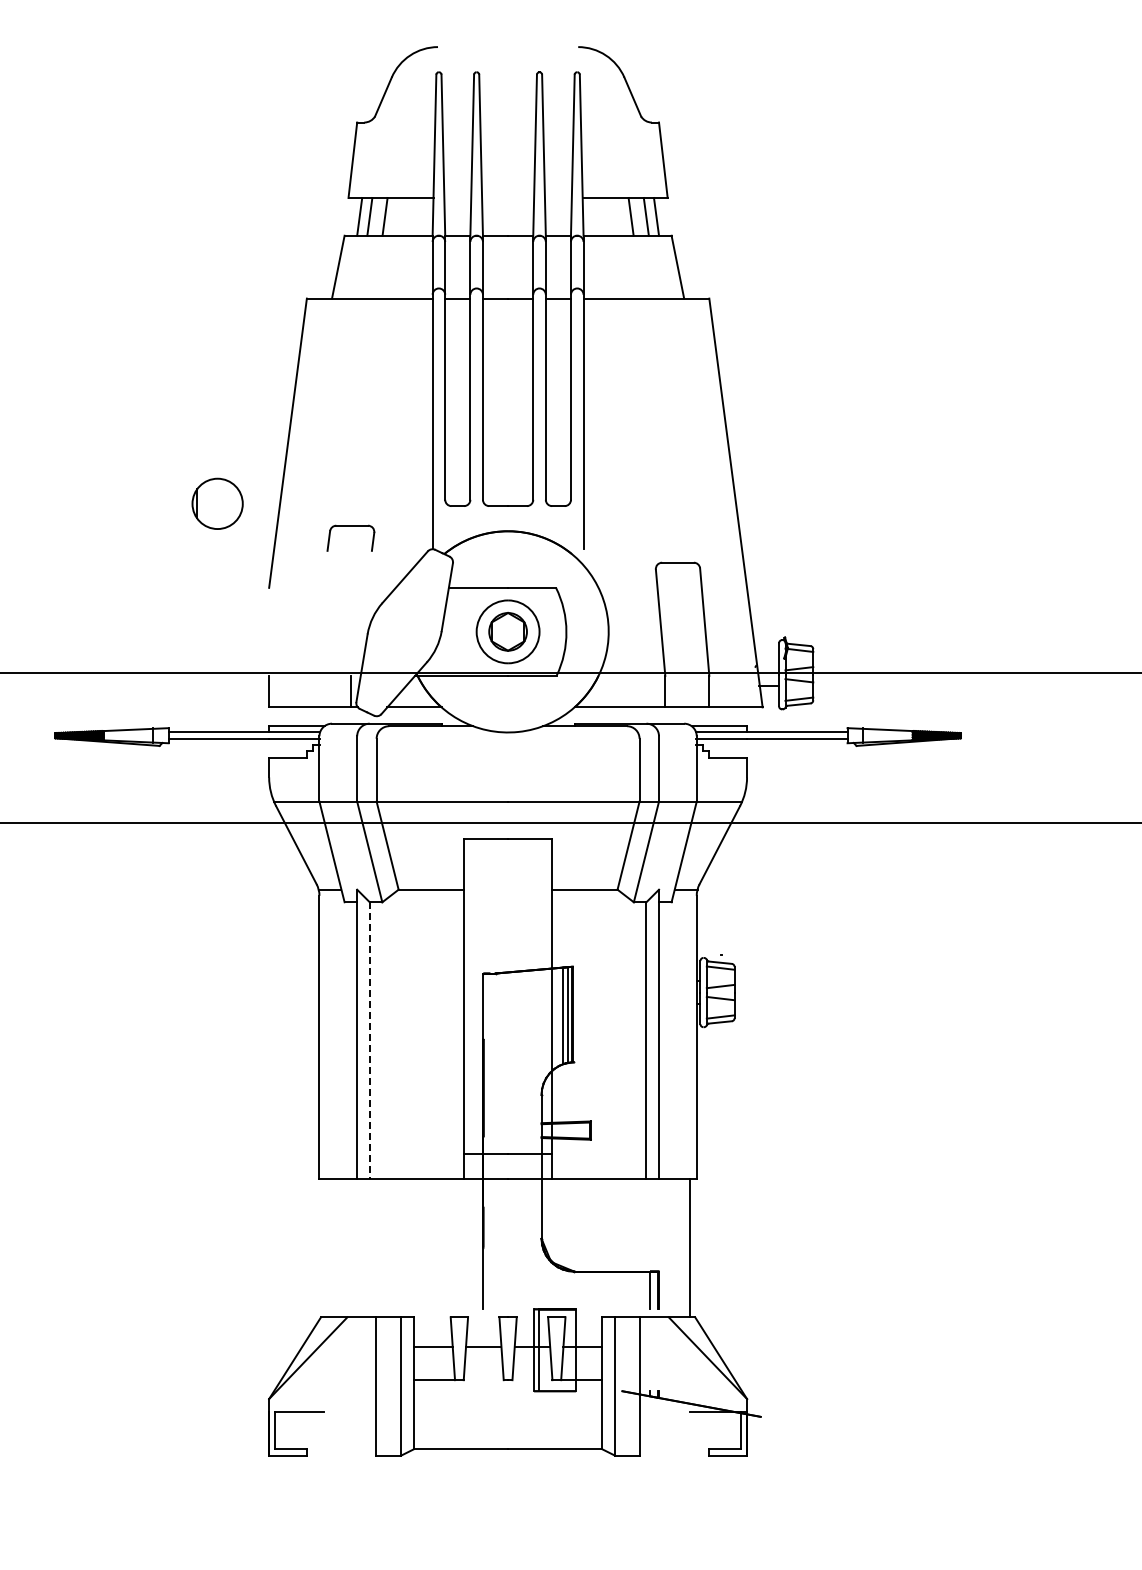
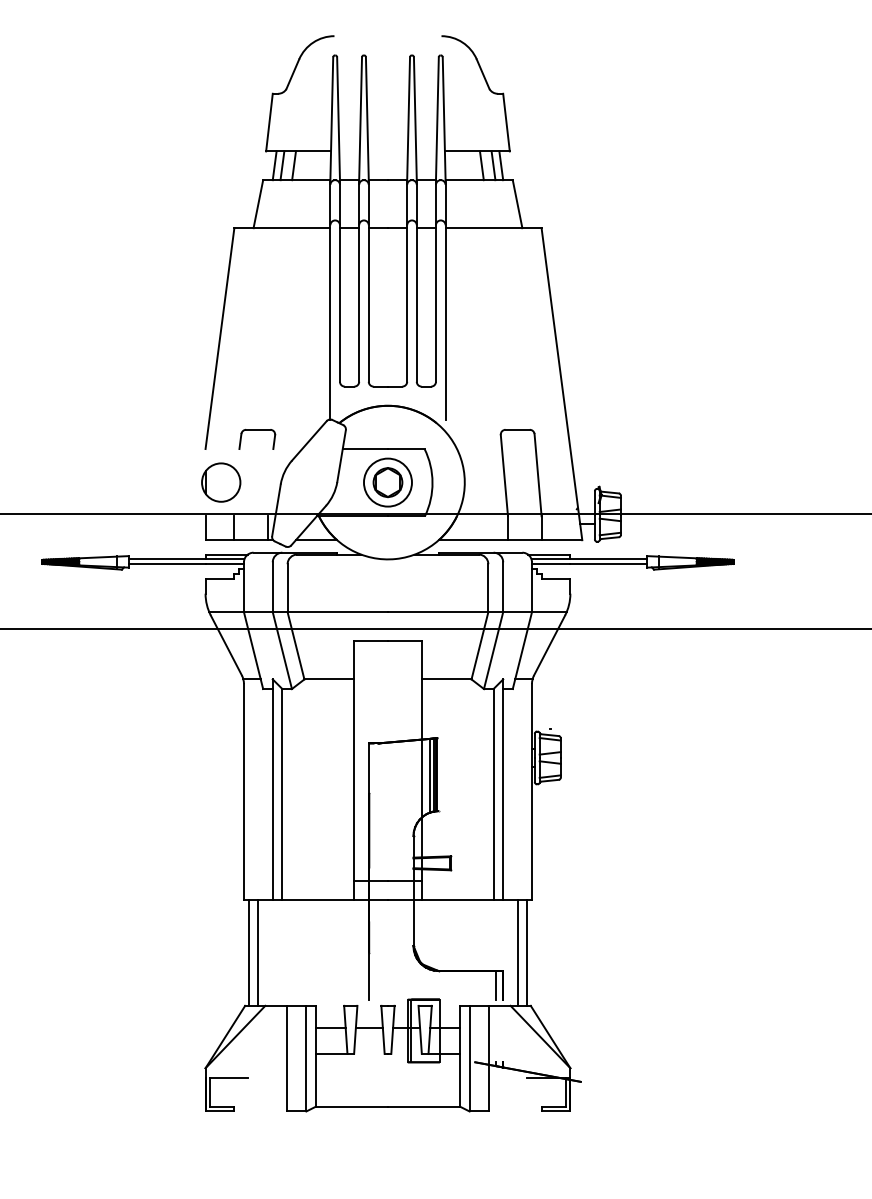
part: (217, 503) -> (221, 482), moved
part: (350, 526) -> (256, 430), moved
line: (306, 691) -> (234, 528), added
line: (369, 1041) -> (282, 795), dashed -> solid
line: (325, 1247) -> (248, 952), added
line: (338, 1247) -> (258, 952), added
line: (677, 1247) -> (517, 952), added

